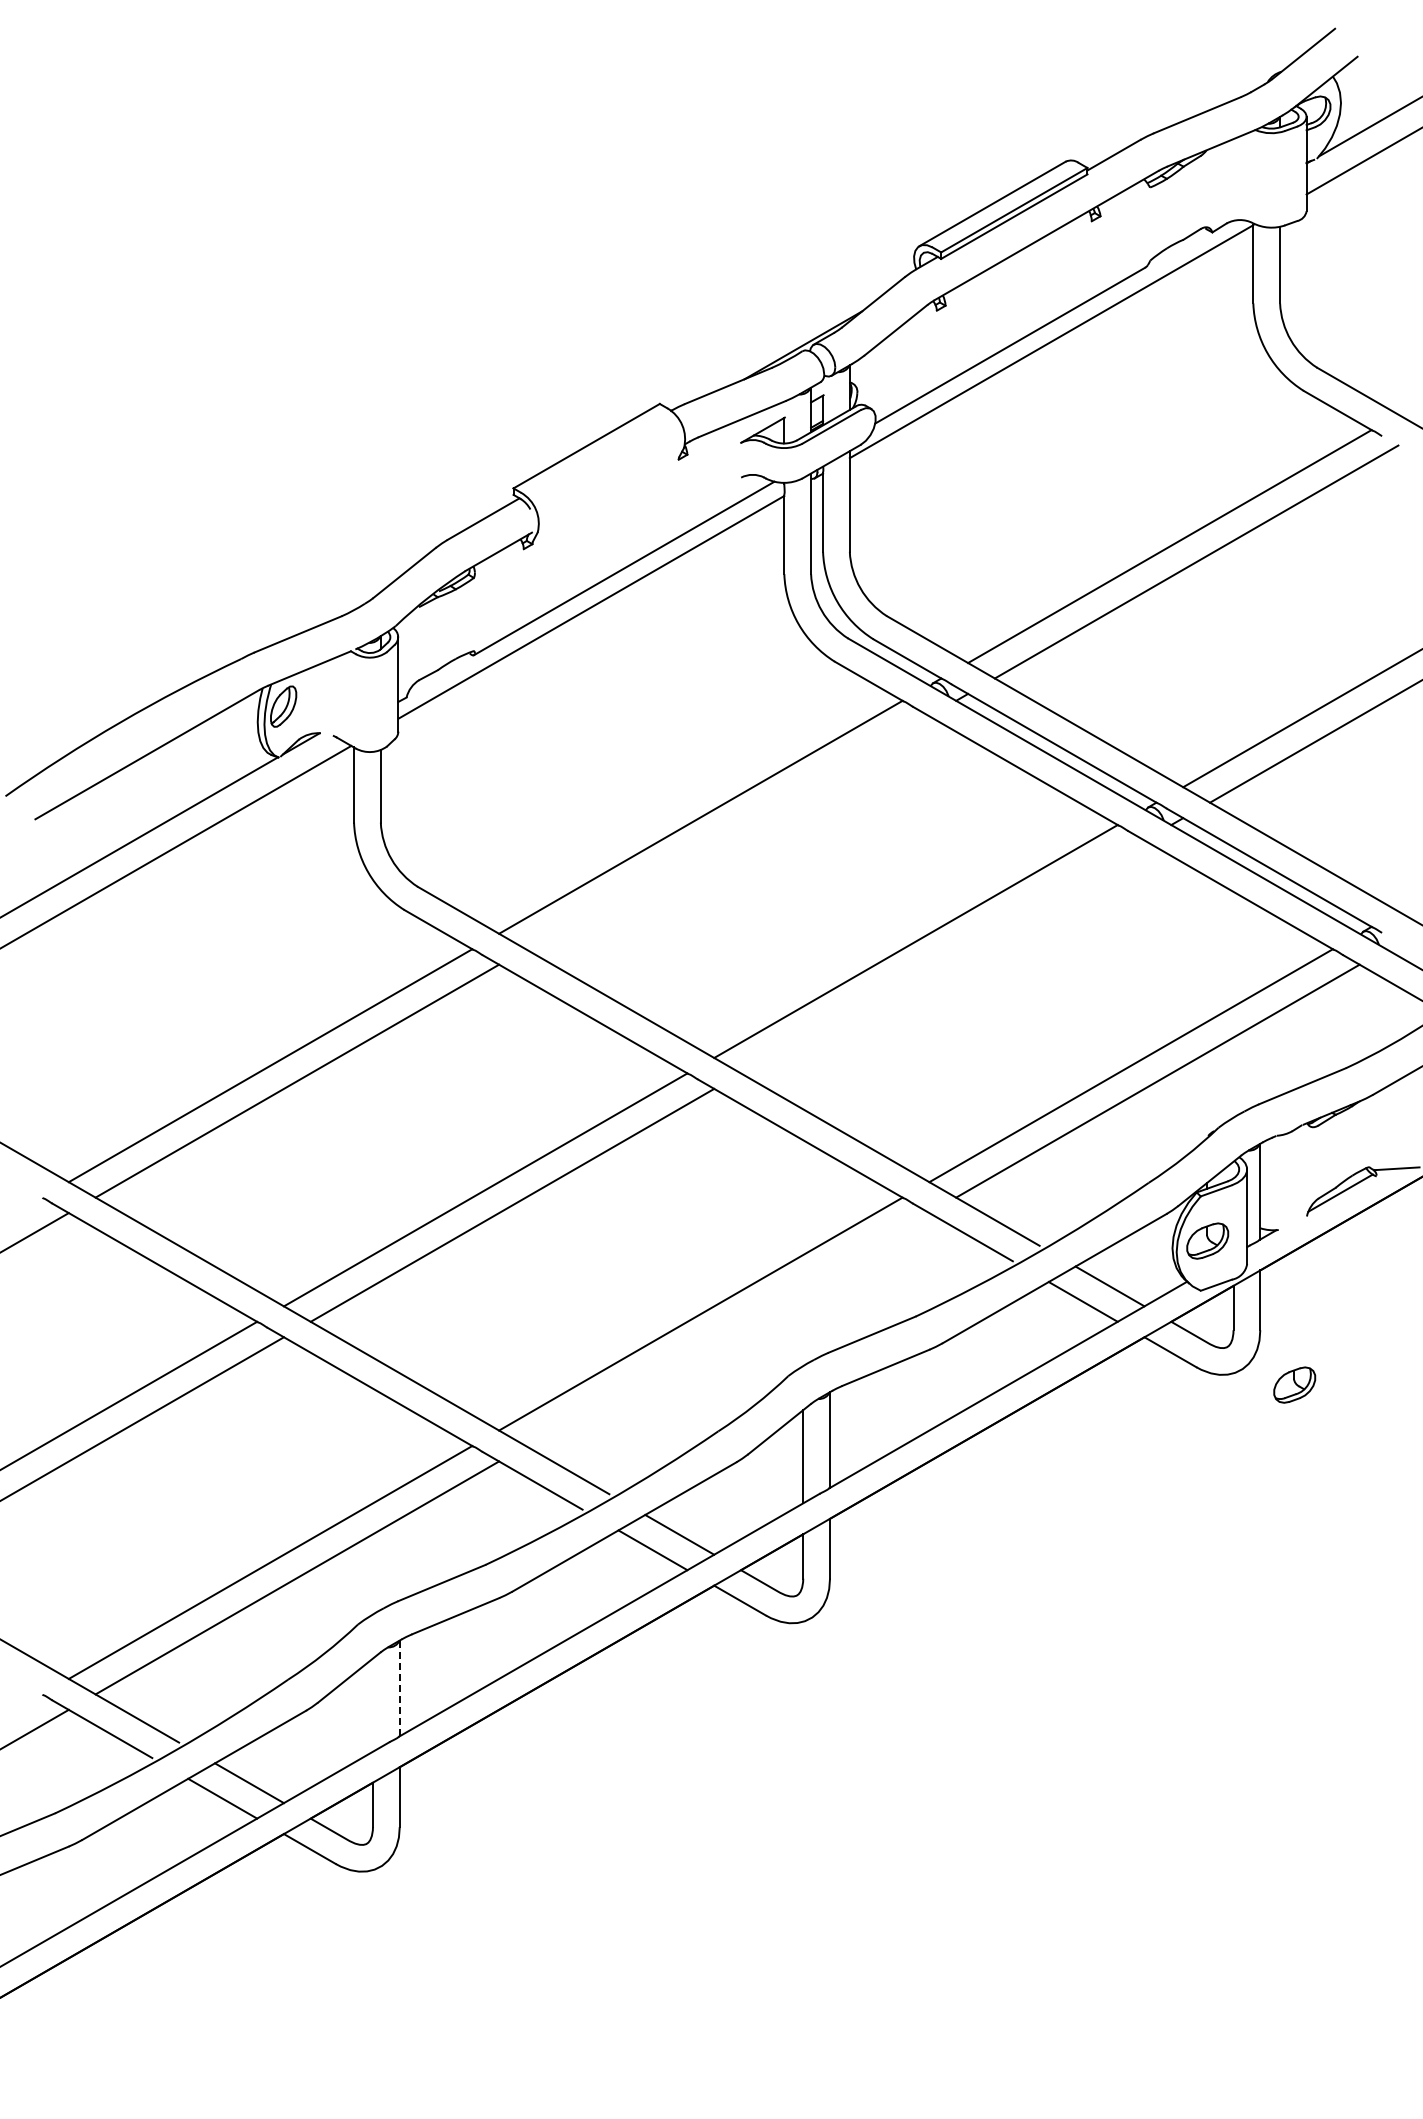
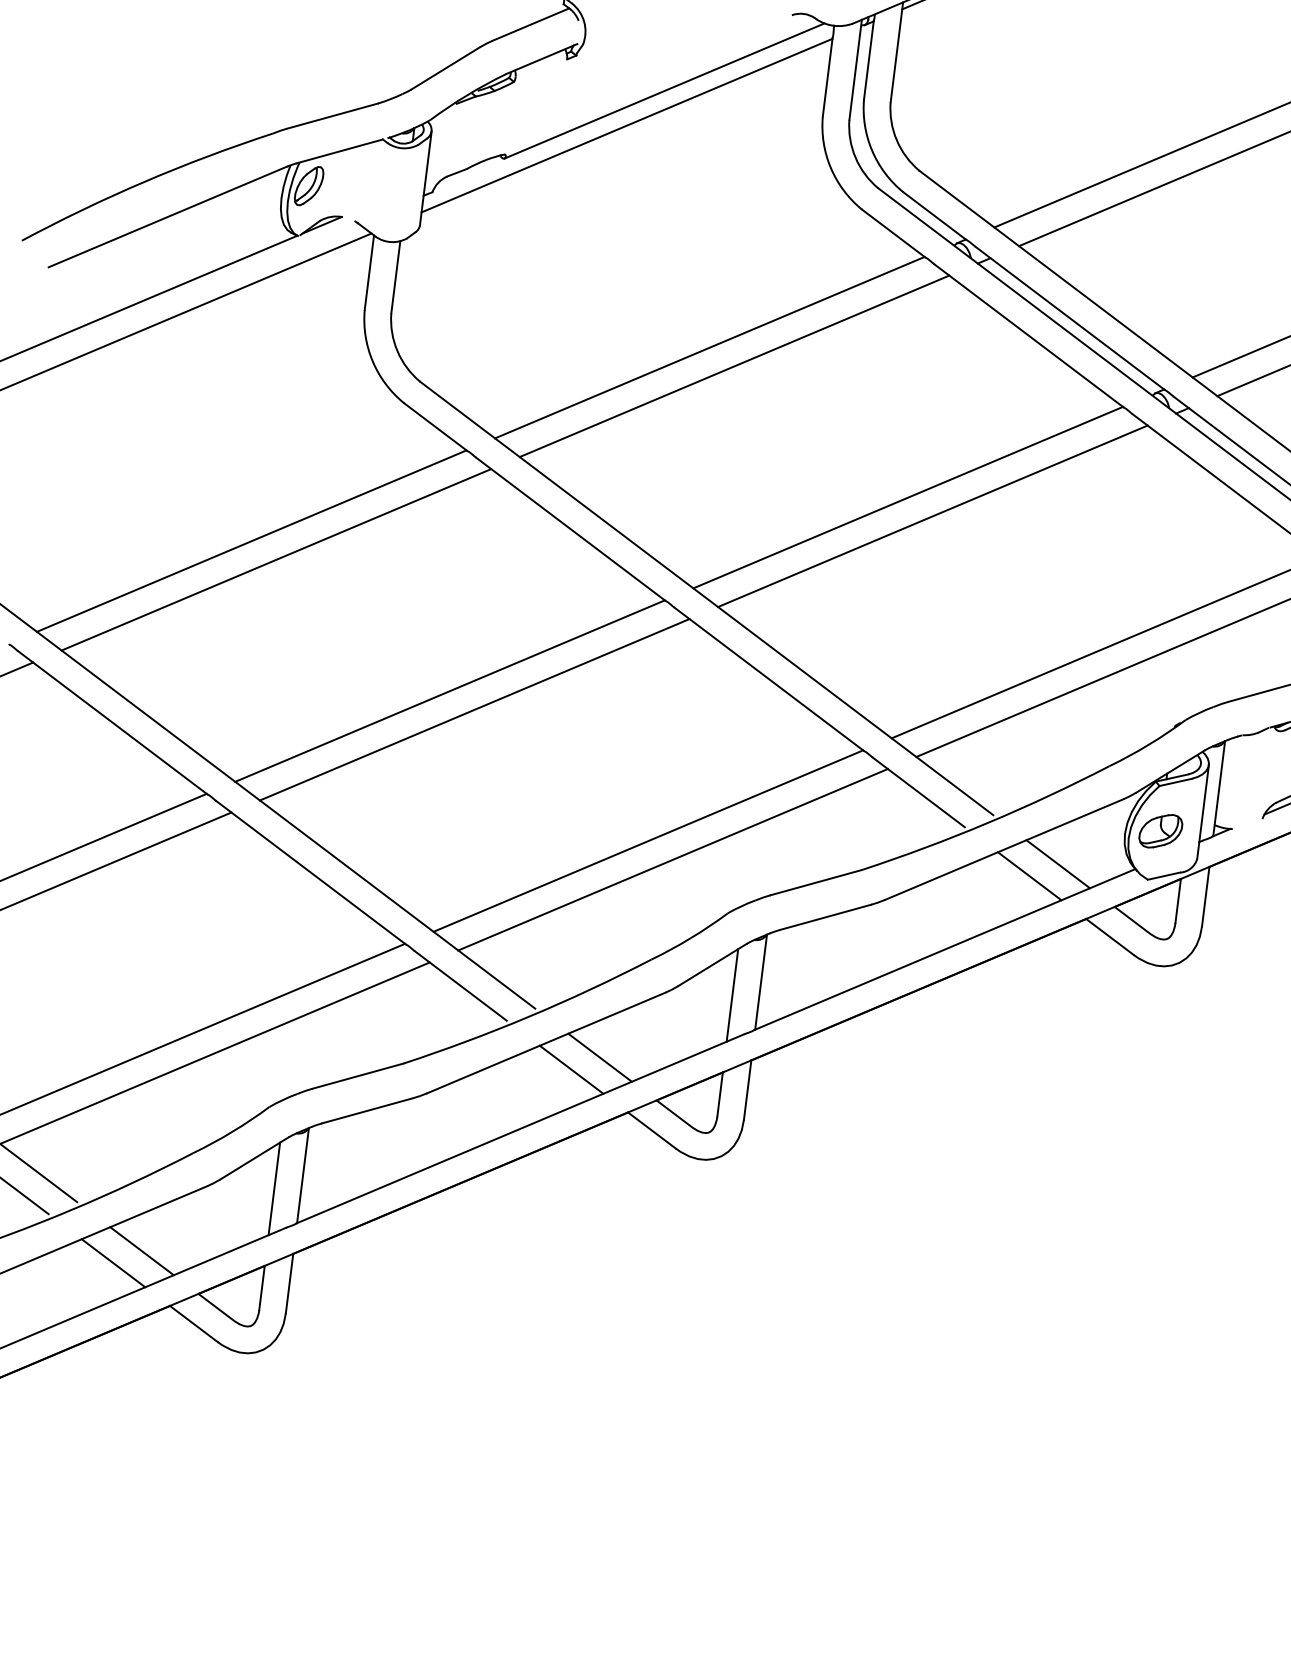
line: (727, 832) -> (734, 366), added
line: (942, 956) -> (932, 515), added
line: (727, 1329) -> (672, 859), added
part: (1294, 1384) -> (1229, 984), removed
line: (399, 1688) -> (302, 1175), dashed -> solid
line: (372, 1704) -> (273, 1188), added

